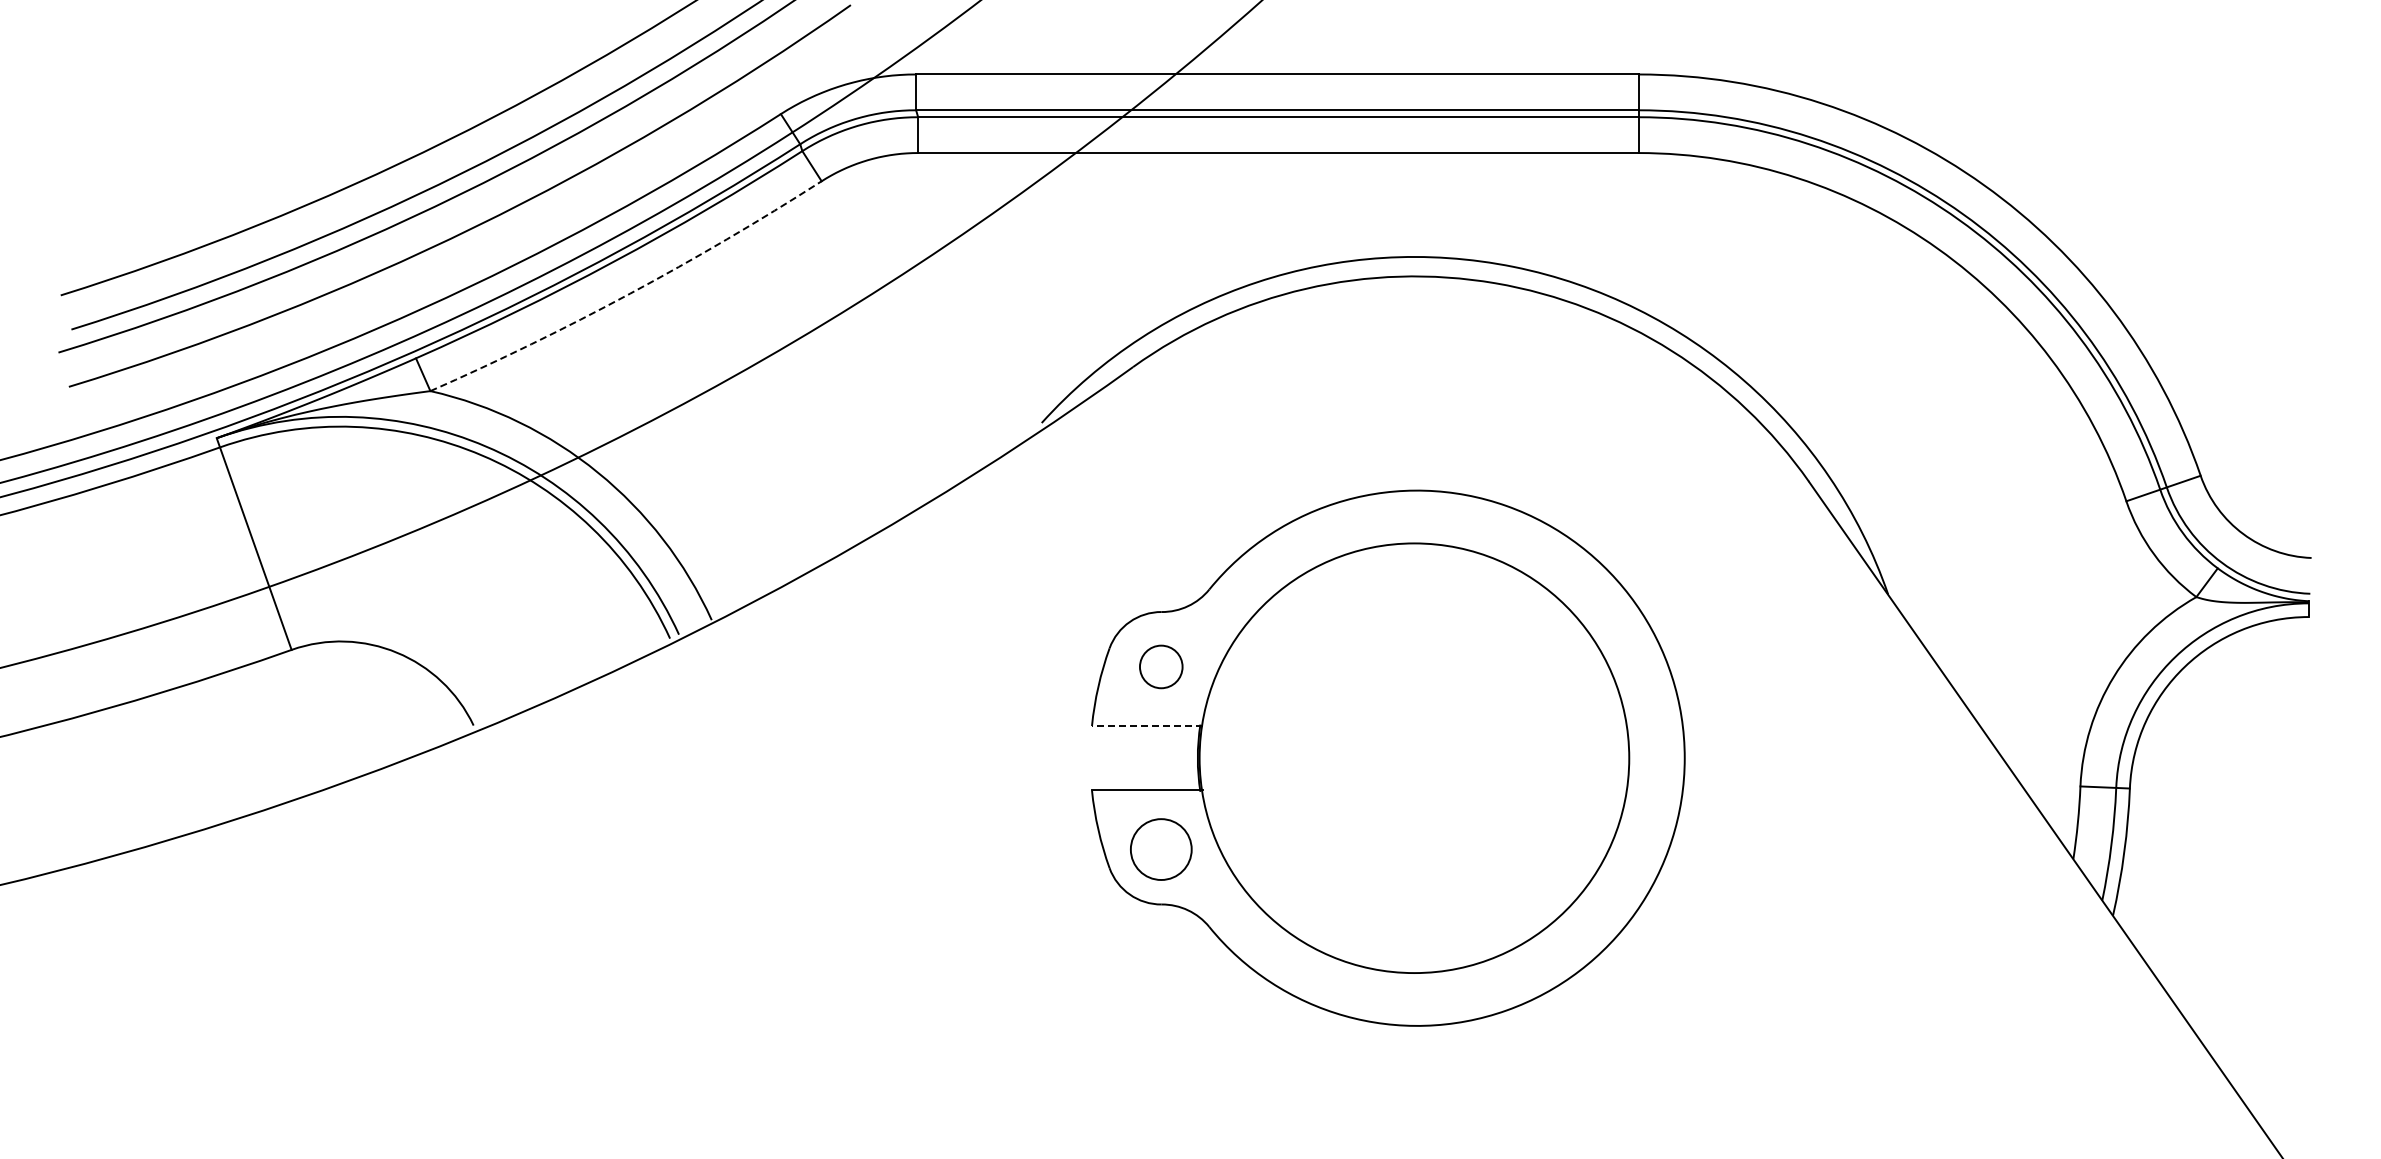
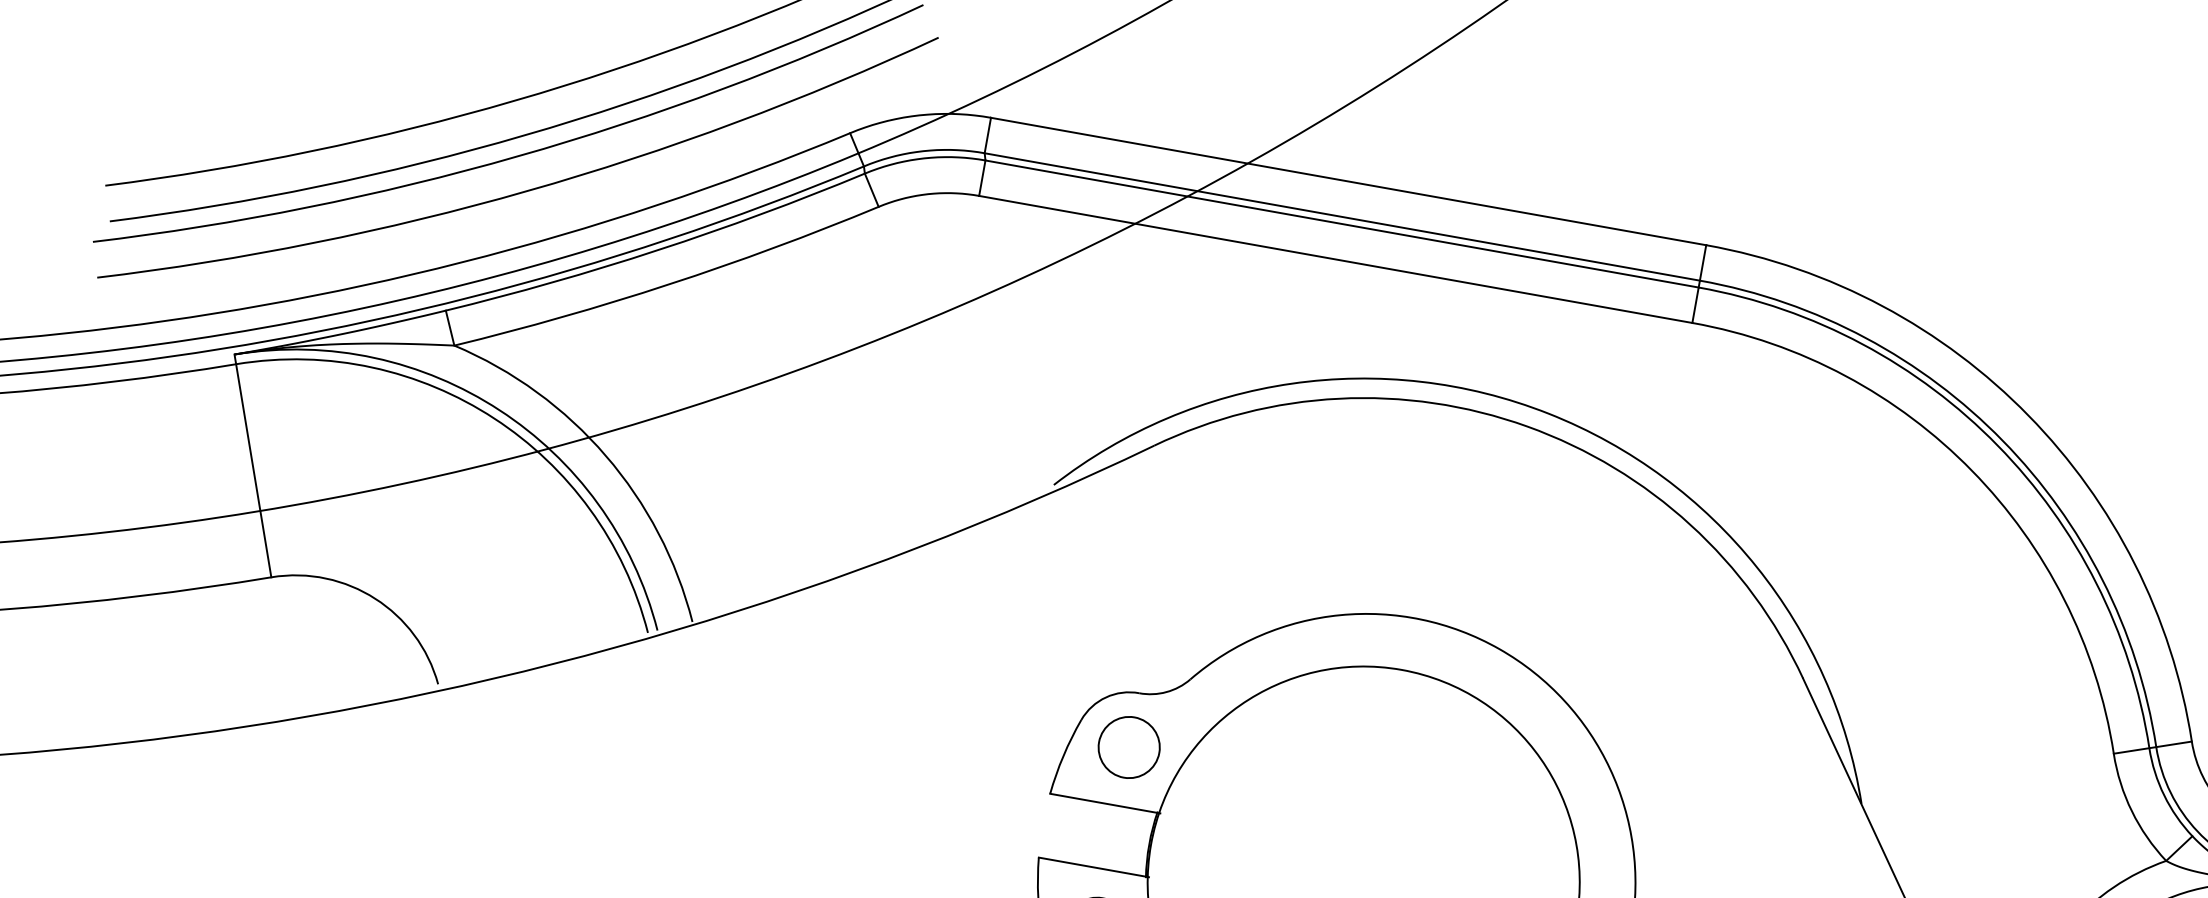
arc: (630, 293) -> (669, 284), dashed -> solid
circle: (1160, 666) -> (1128, 746), size x1.43
line: (1147, 726) -> (1105, 804), dashed -> solid

